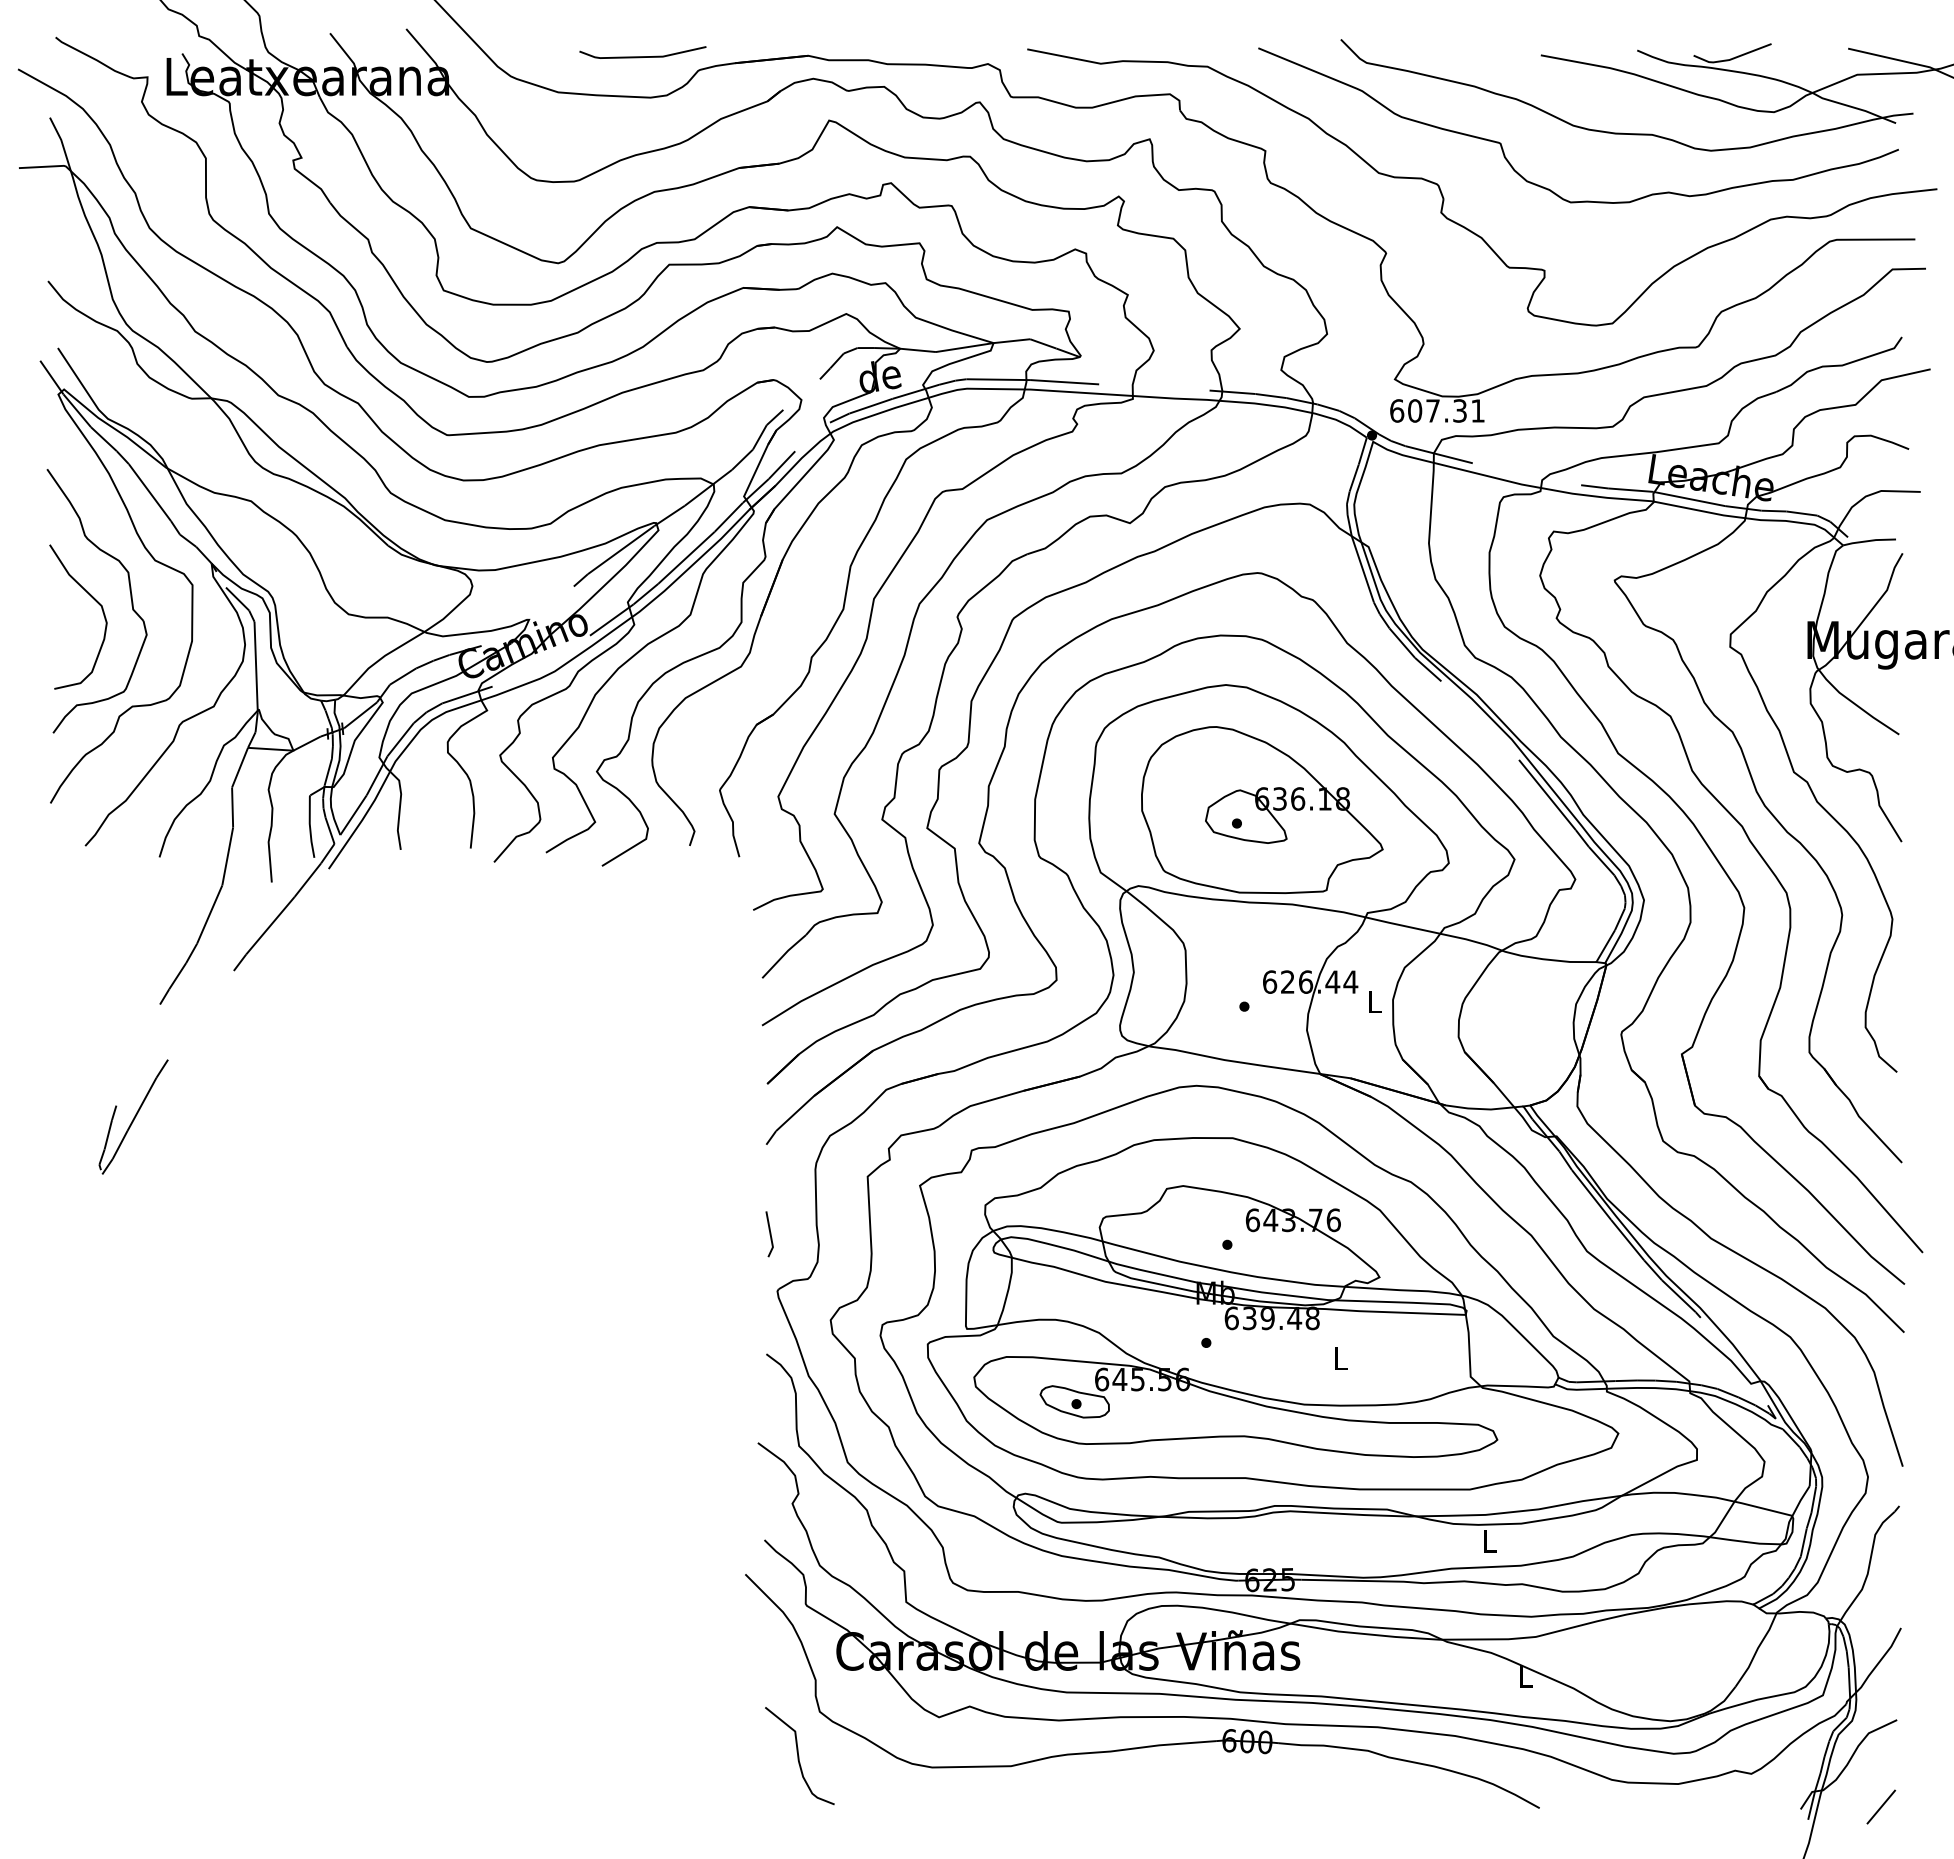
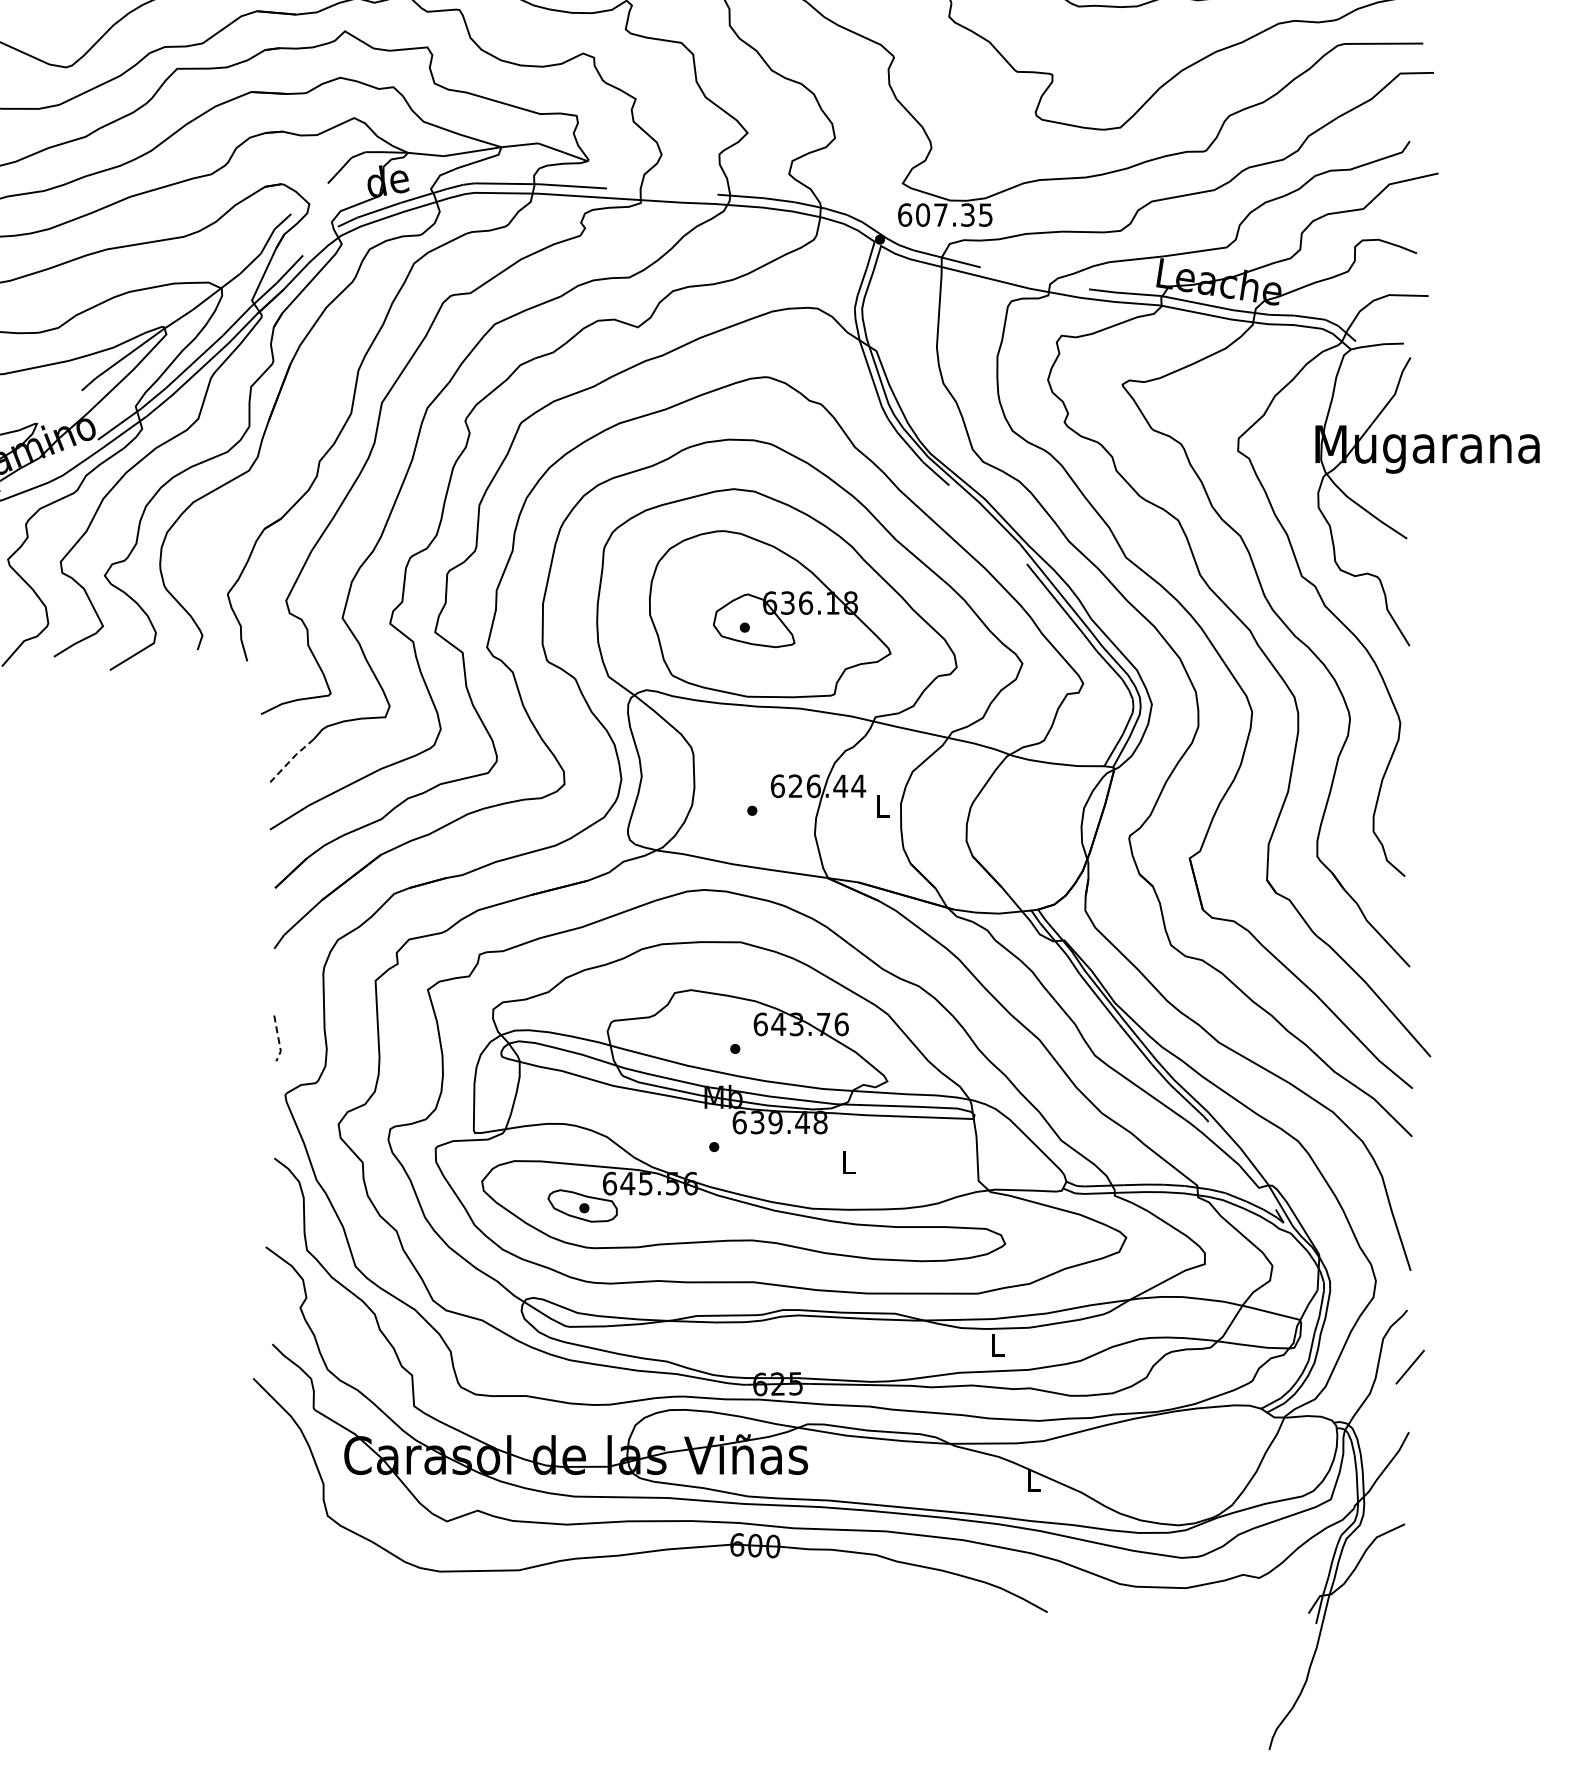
text: (1477, 410) -> (985, 214), 607.31 -> 607.35
line: (783, 955) -> (291, 759), solid -> dashed
line: (770, 1235) -> (278, 1039), solid -> dashed
curve: (799, 1755) -> (307, 1559), removed
line: (1881, 1806) -> (1410, 1366), moved

